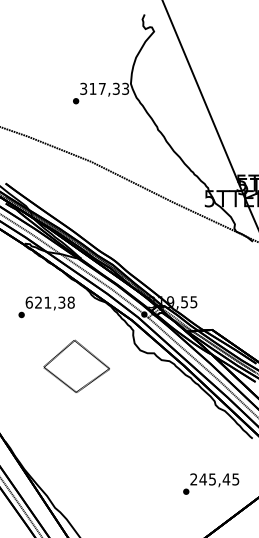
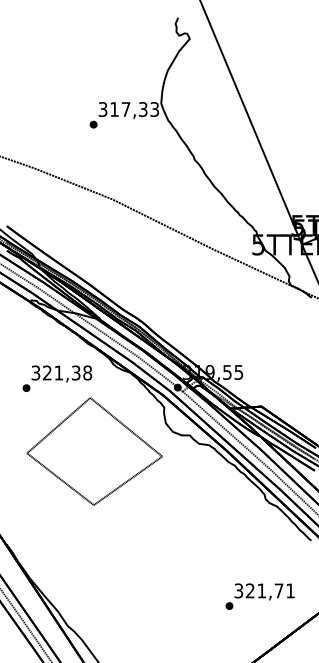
text: (28, 302) -> (34, 372), 621,38 -> 321,38
part: (76, 366) -> (94, 451), size x1.67
text: (214, 479) -> (264, 590), 245,45 -> 321,71

